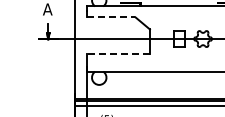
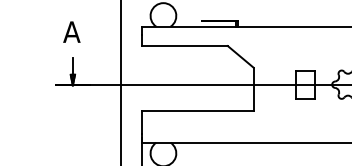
line: (111, 17) -> (185, 46), dashed -> solid
line: (118, 53) -> (197, 110), dashed -> solid

